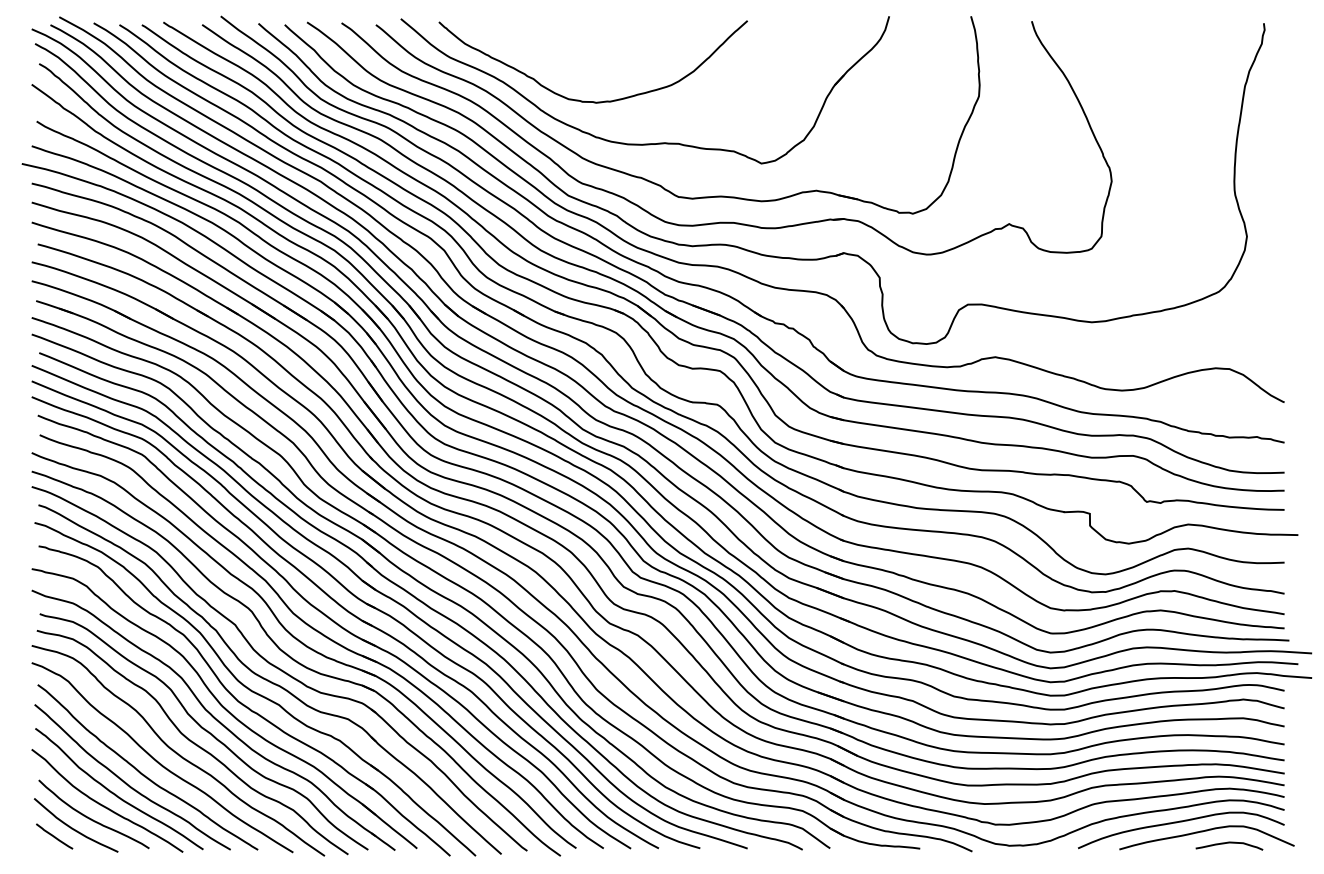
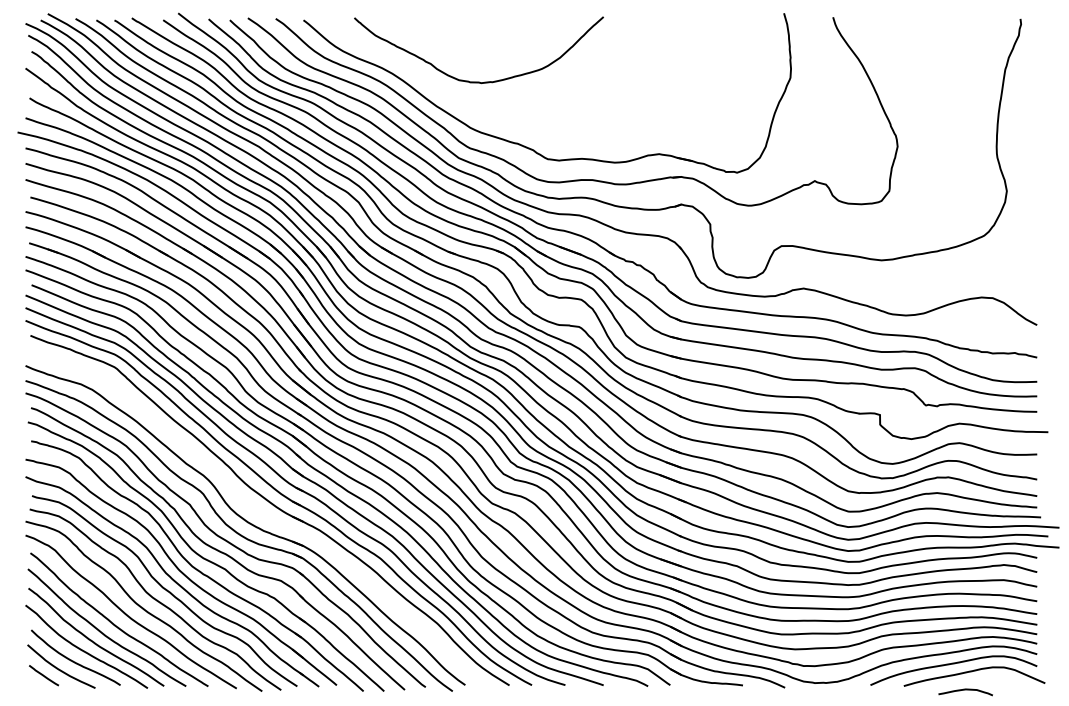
part: (647, 142) -> (522, 115), removed
part: (321, 640) -> (259, 517), removed
curve: (1229, 843) -> (965, 690), moved

